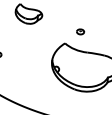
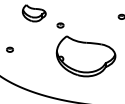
part: (80, 31) -> (60, 25), moved

